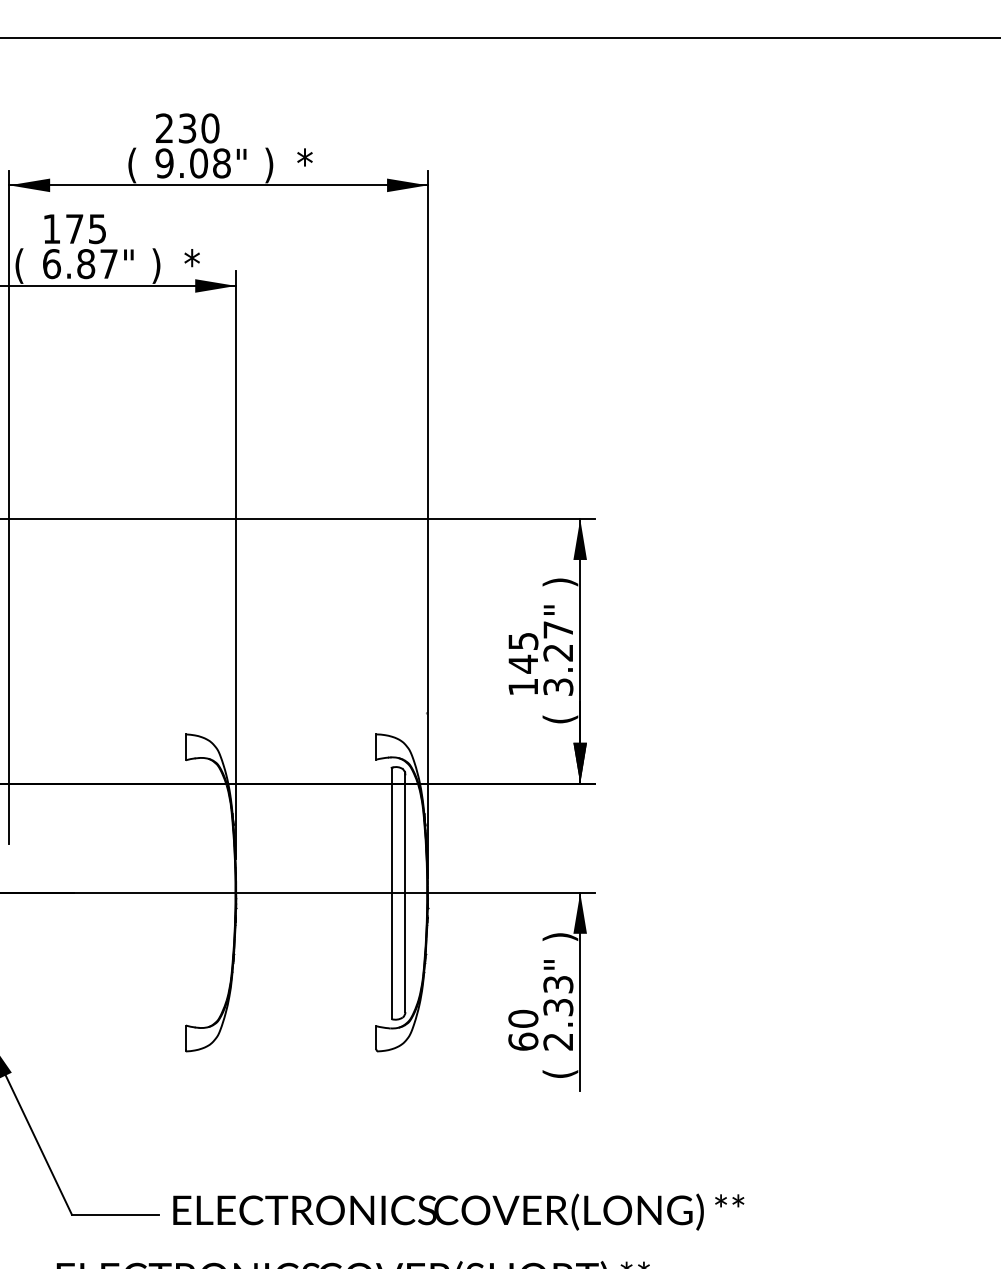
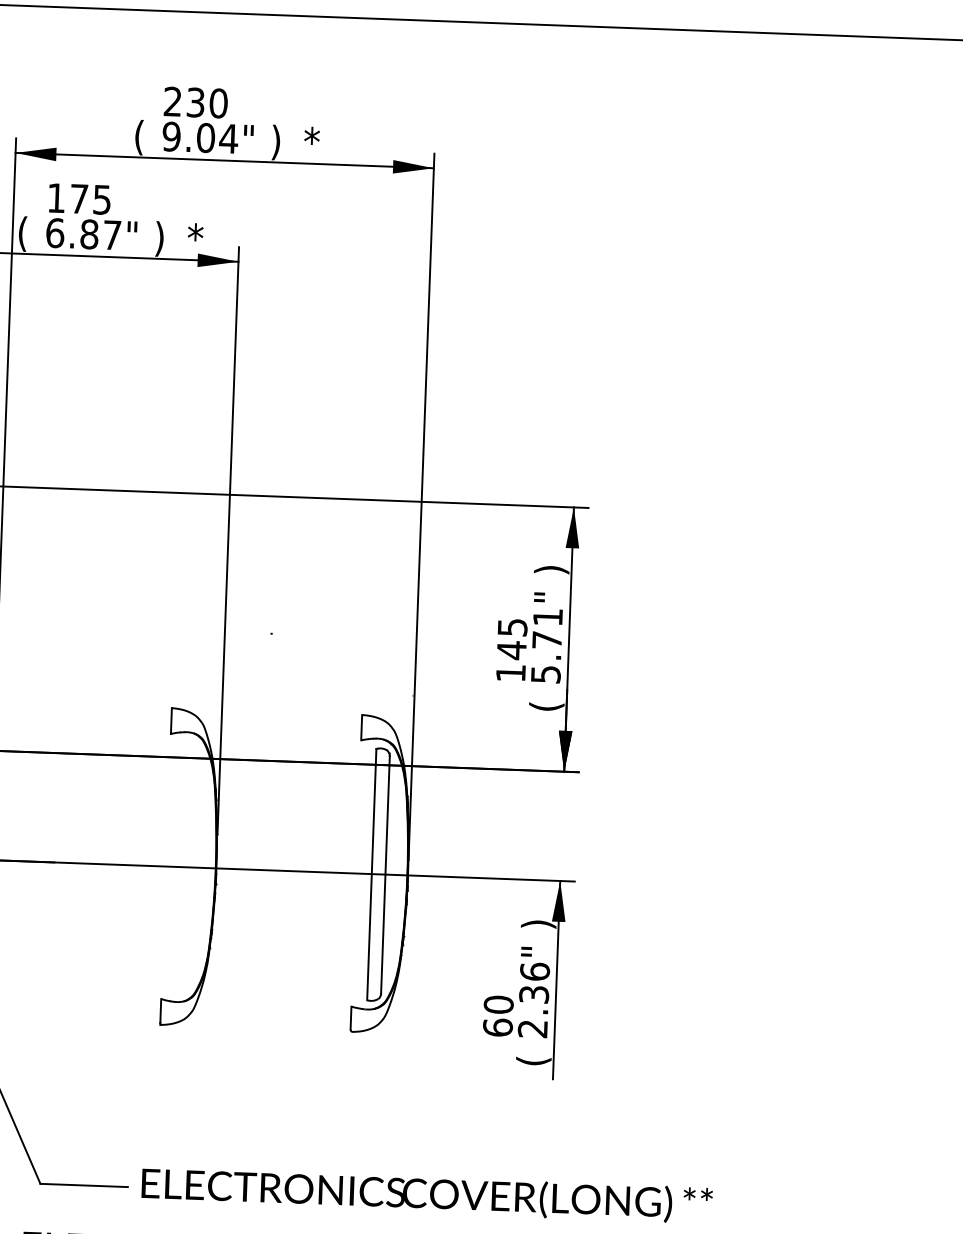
text: (221, 163) -> (228, 138), 9.08" -> 9.04"
text: (557, 658) -> (546, 645), 3.27" -> 5.71"
text: (558, 984) -> (535, 971), 2.33" -> 2.36"

